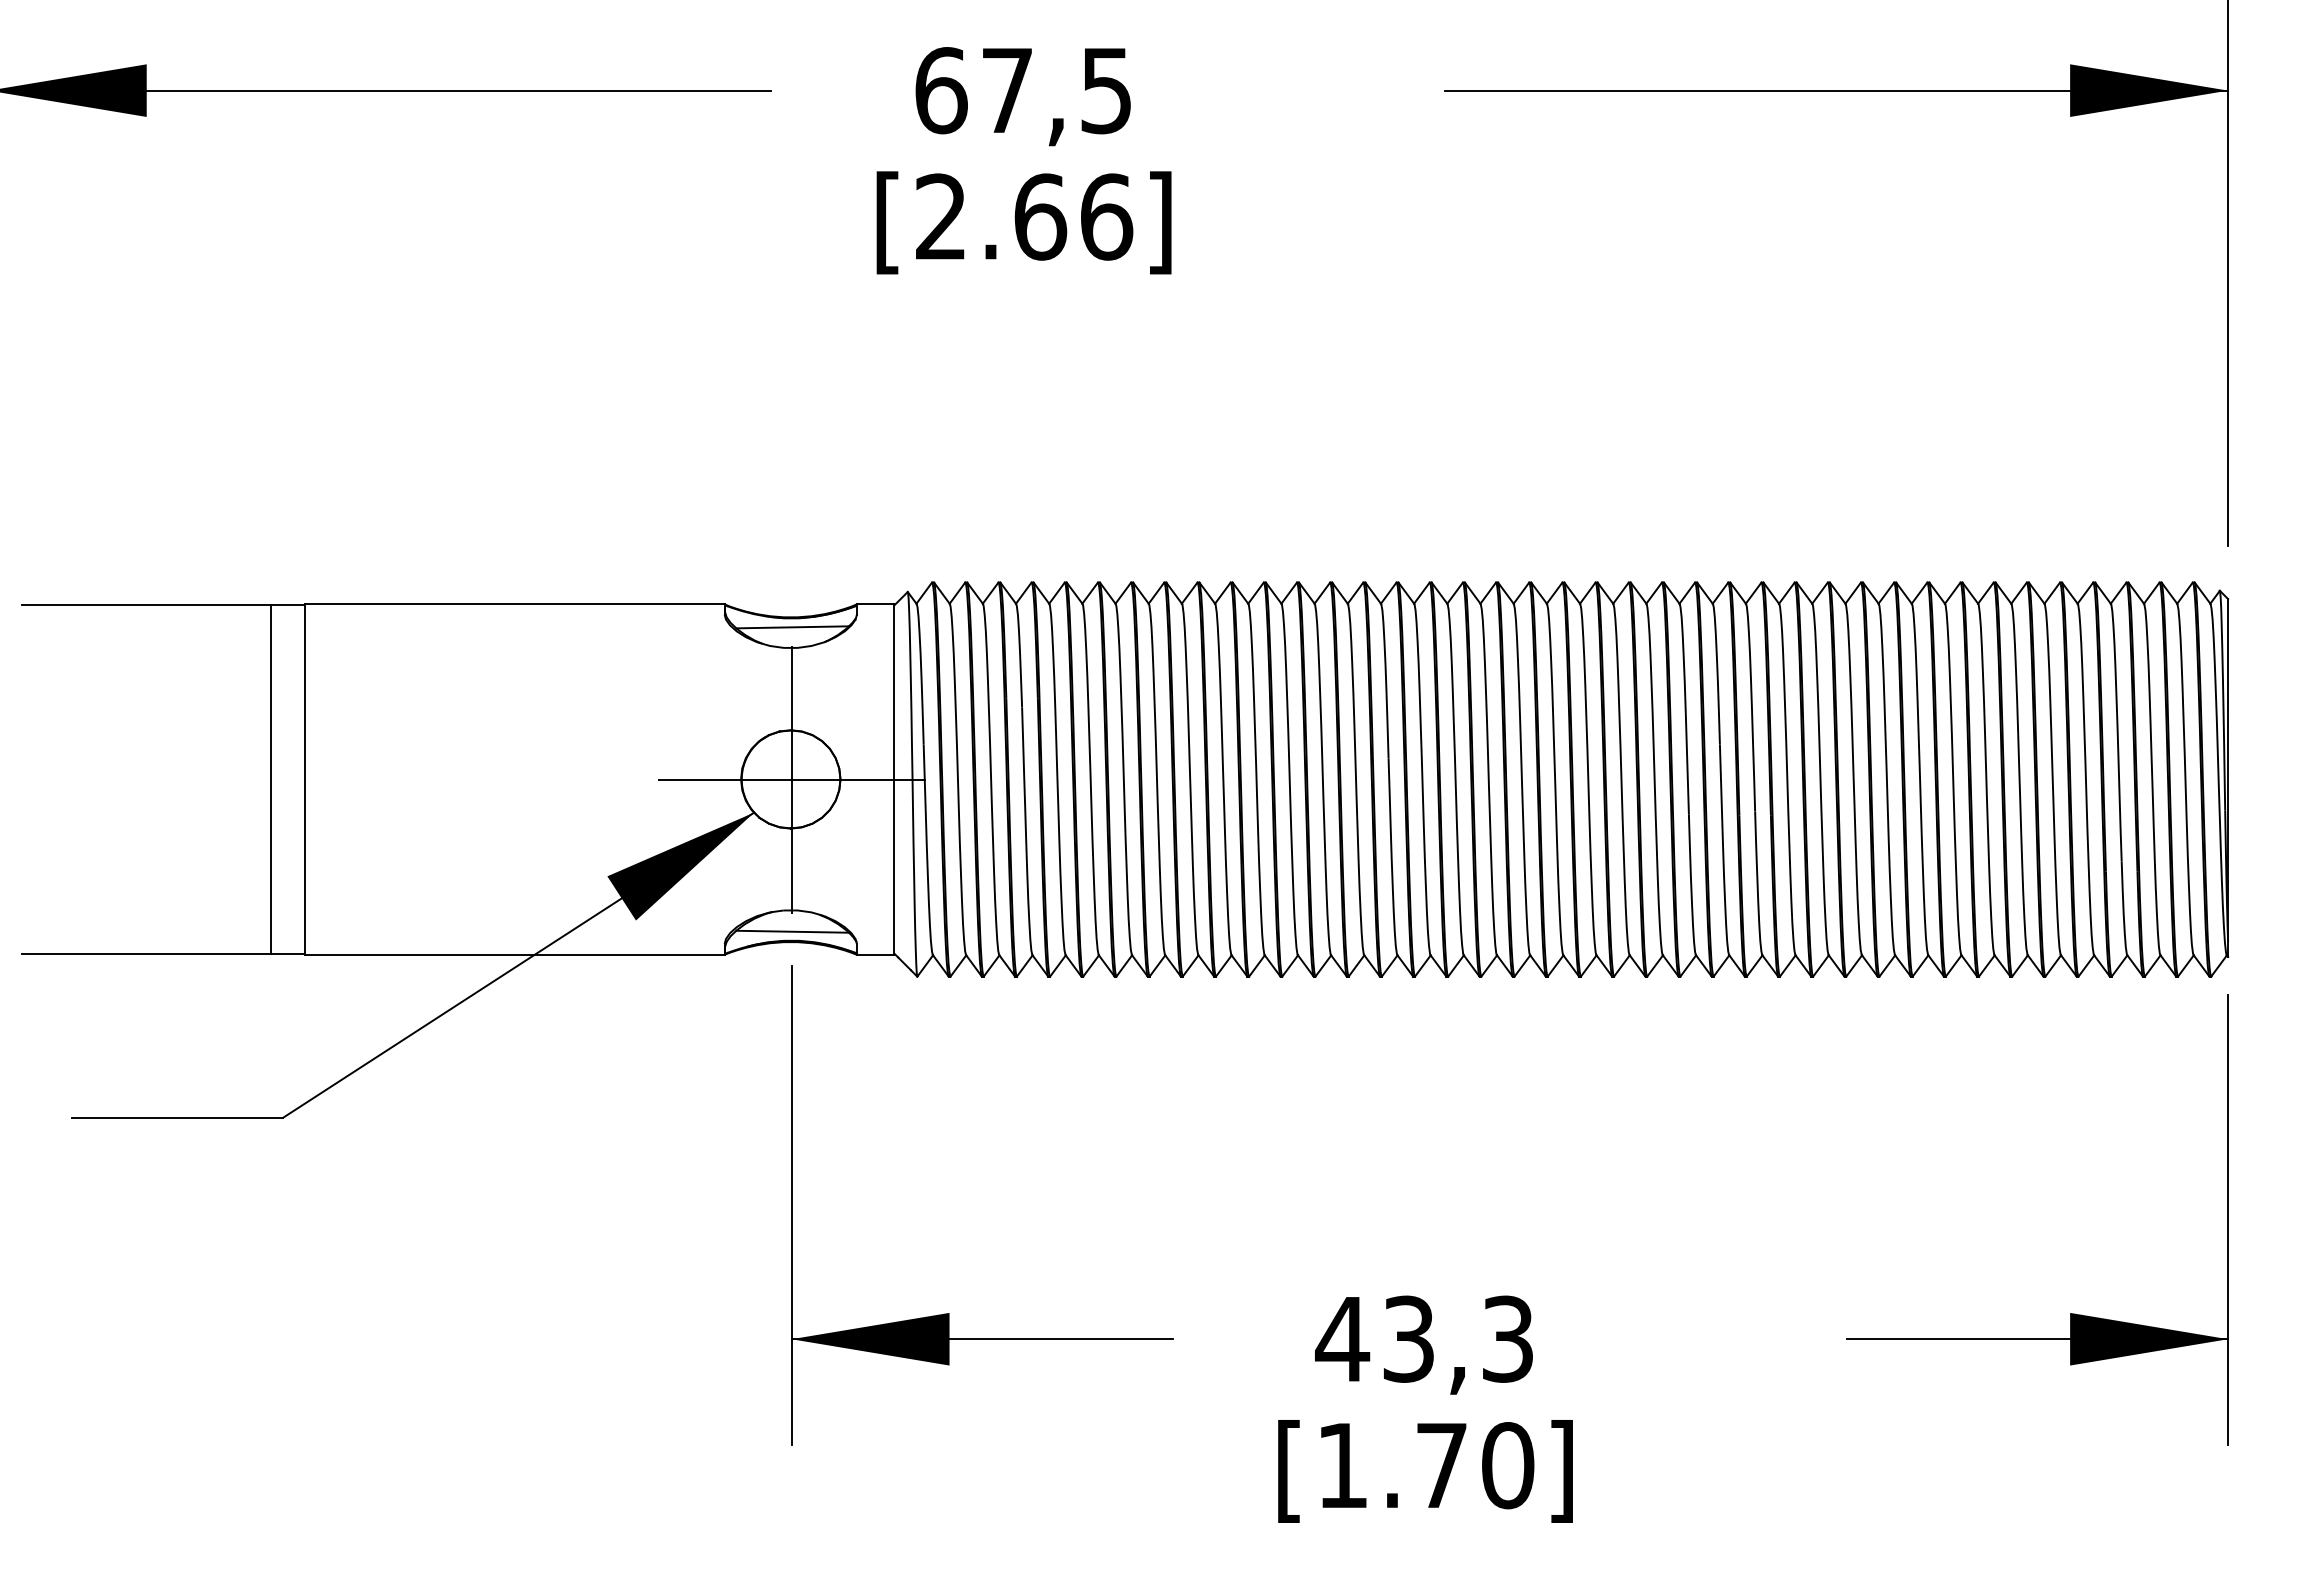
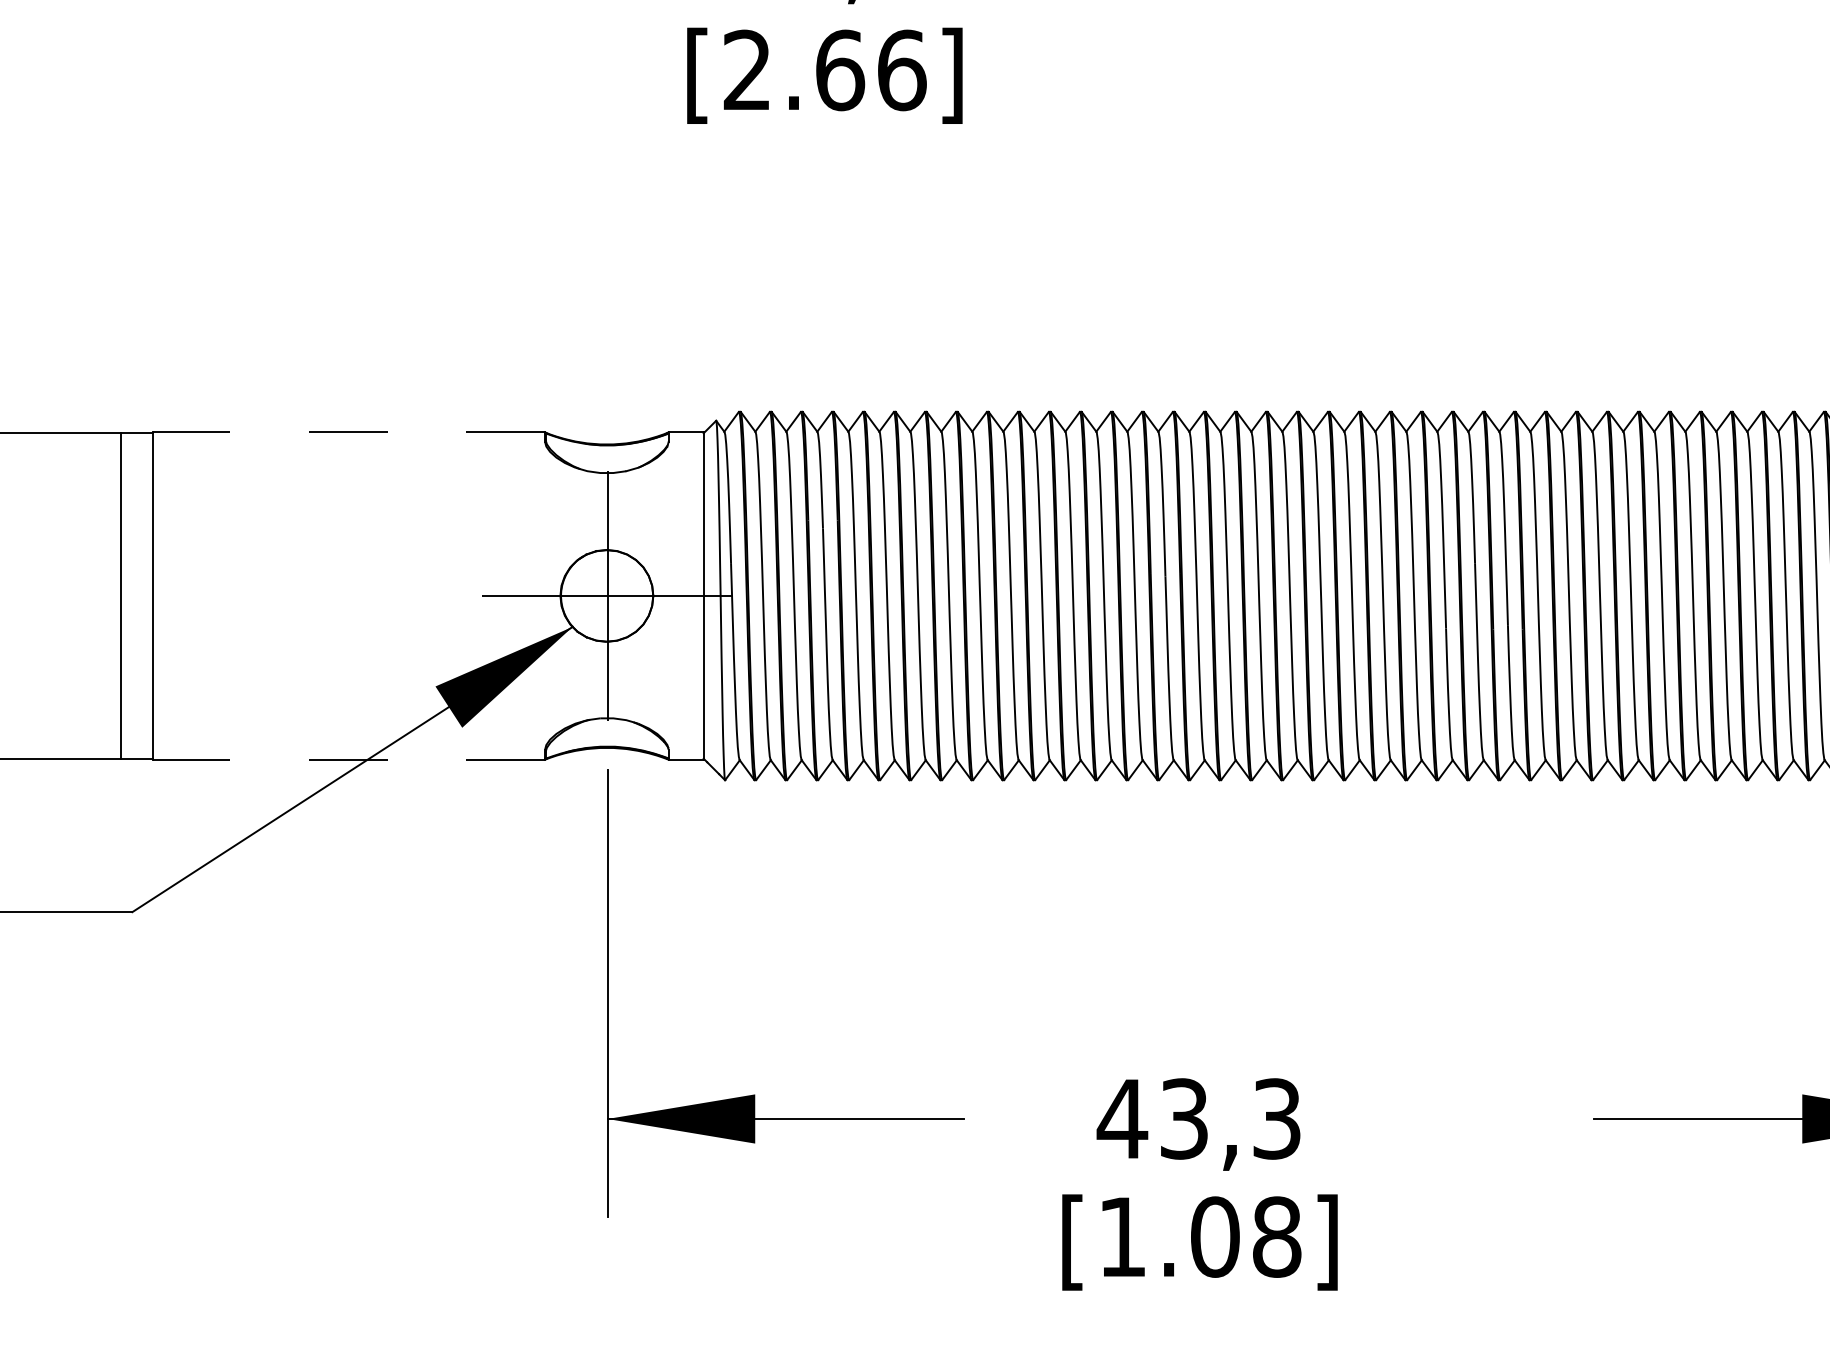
line: (514, 604) -> (348, 432), solid -> dashed
line: (792, 627) -> (608, 453), removed
line: (792, 931) -> (608, 738), removed
line: (514, 954) -> (348, 759), solid -> dashed
text: (1475, 1465) -> (1246, 1236), [1.70] -> [1.08]

